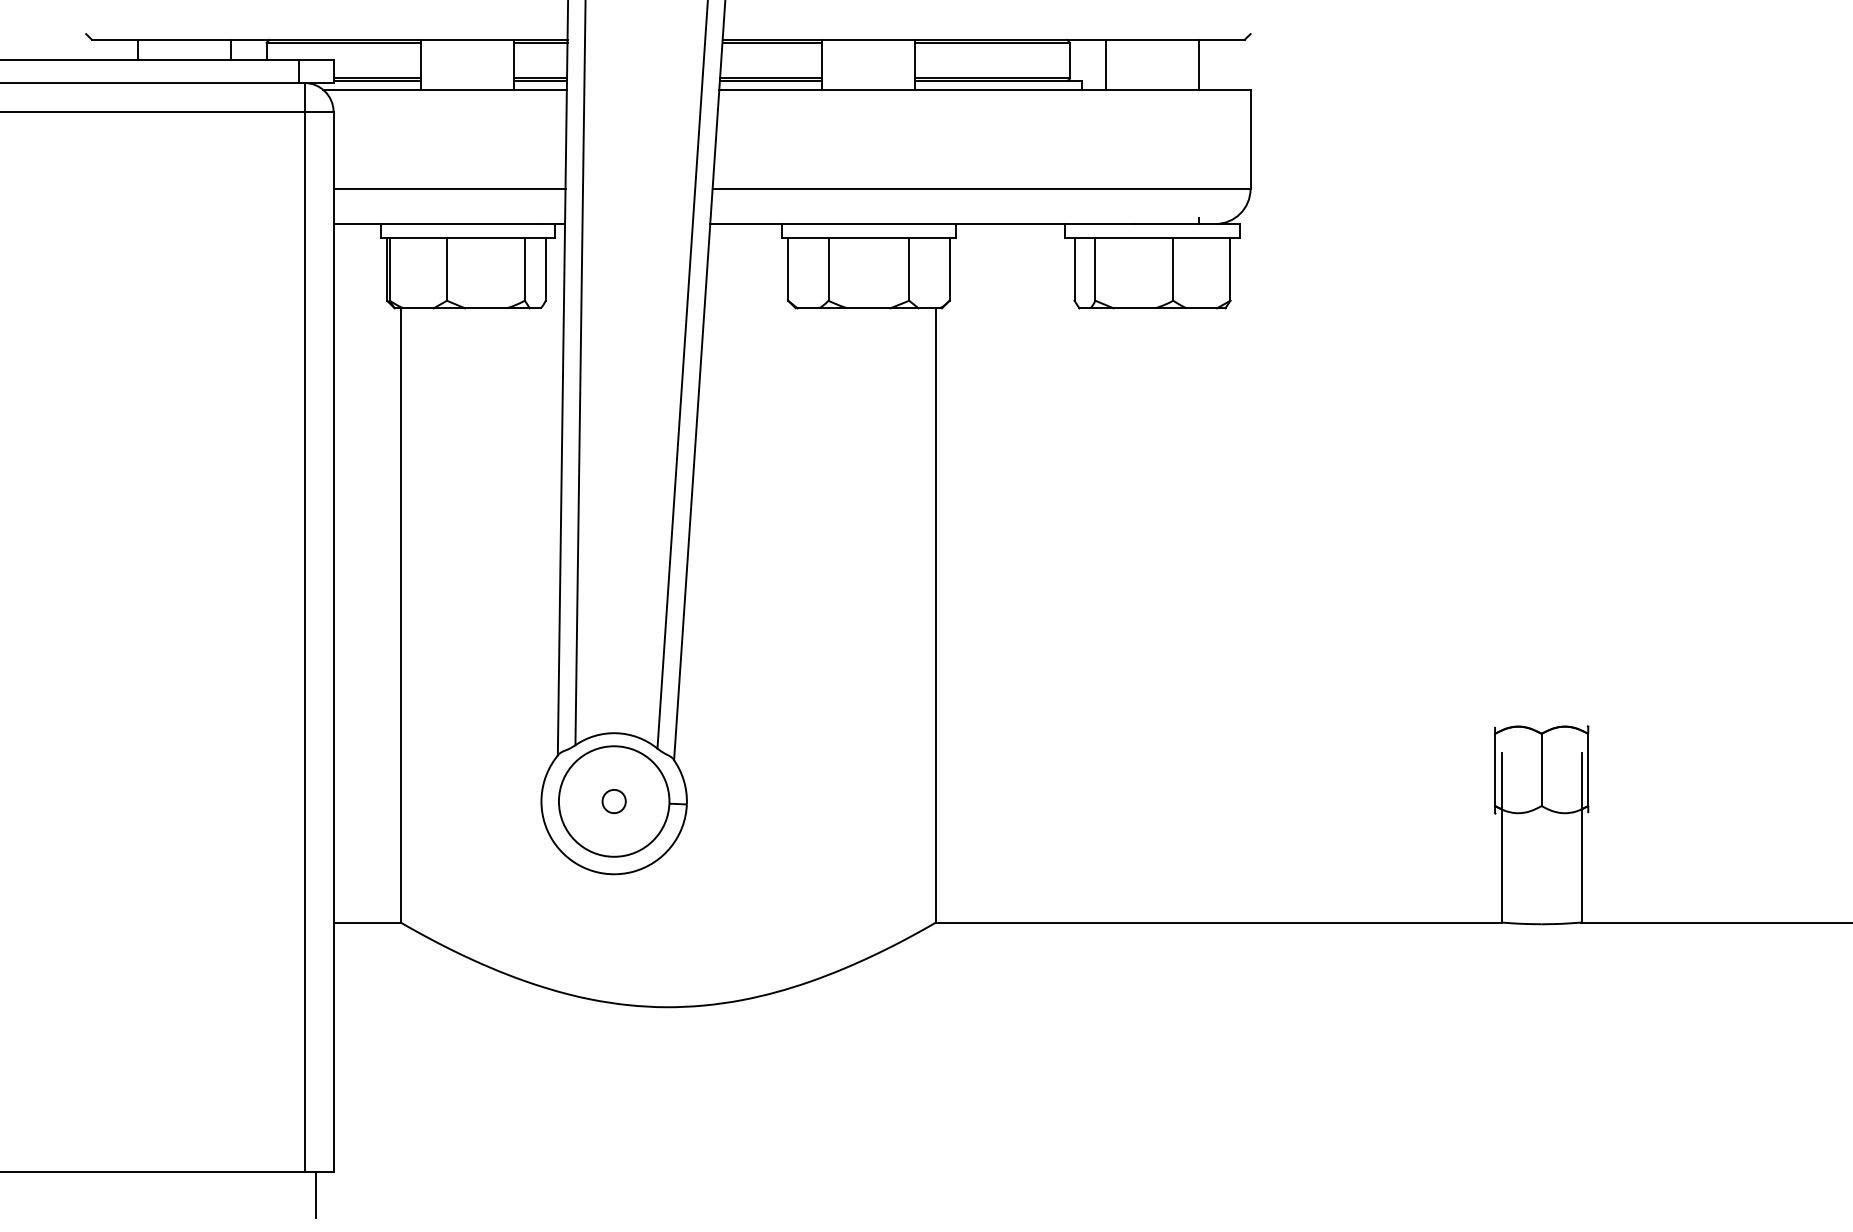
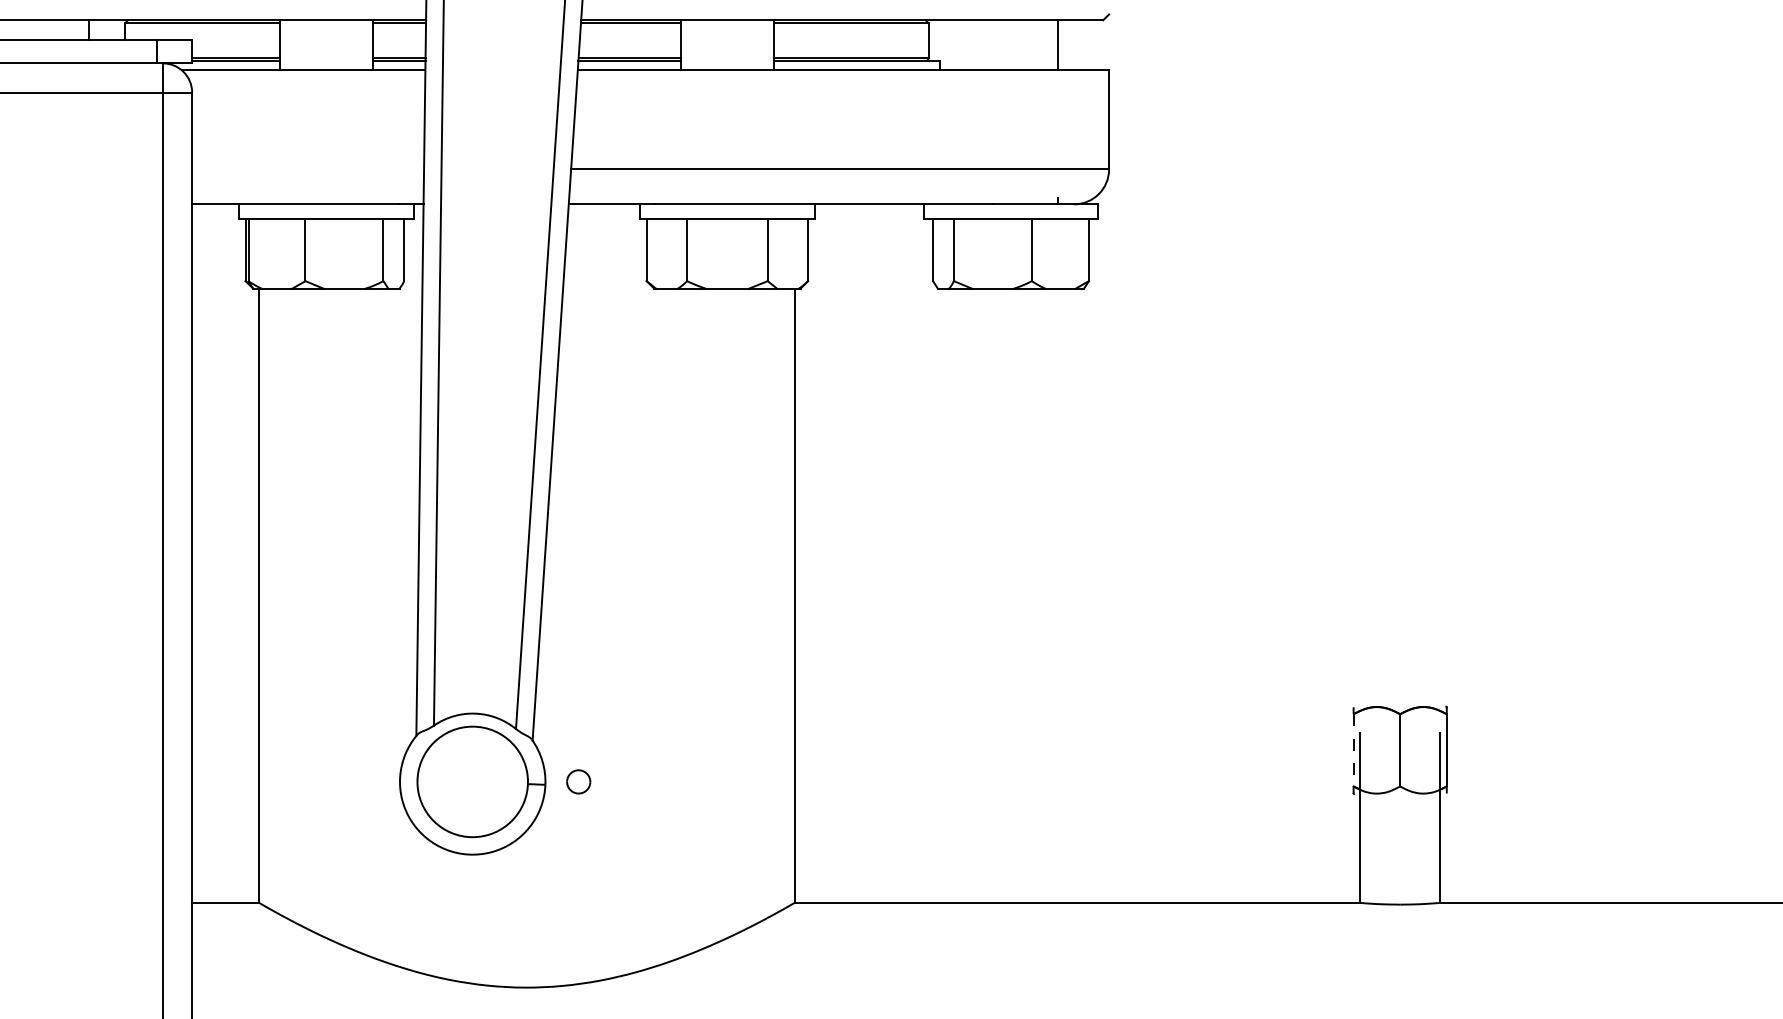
line: (1105, 64) -> (964, 44), removed
line: (449, 189) -> (308, 169), removed
line: (1495, 770) -> (1354, 750), solid -> dashed
part: (613, 801) -> (578, 781), moved

